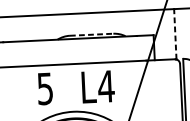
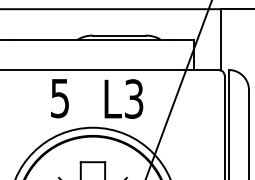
line: (91, 34) -> (119, 35), dashed -> solid
line: (175, 34) -> (220, 39), dashed -> solid
text: (106, 86) -> (134, 98), L4 -> L3

